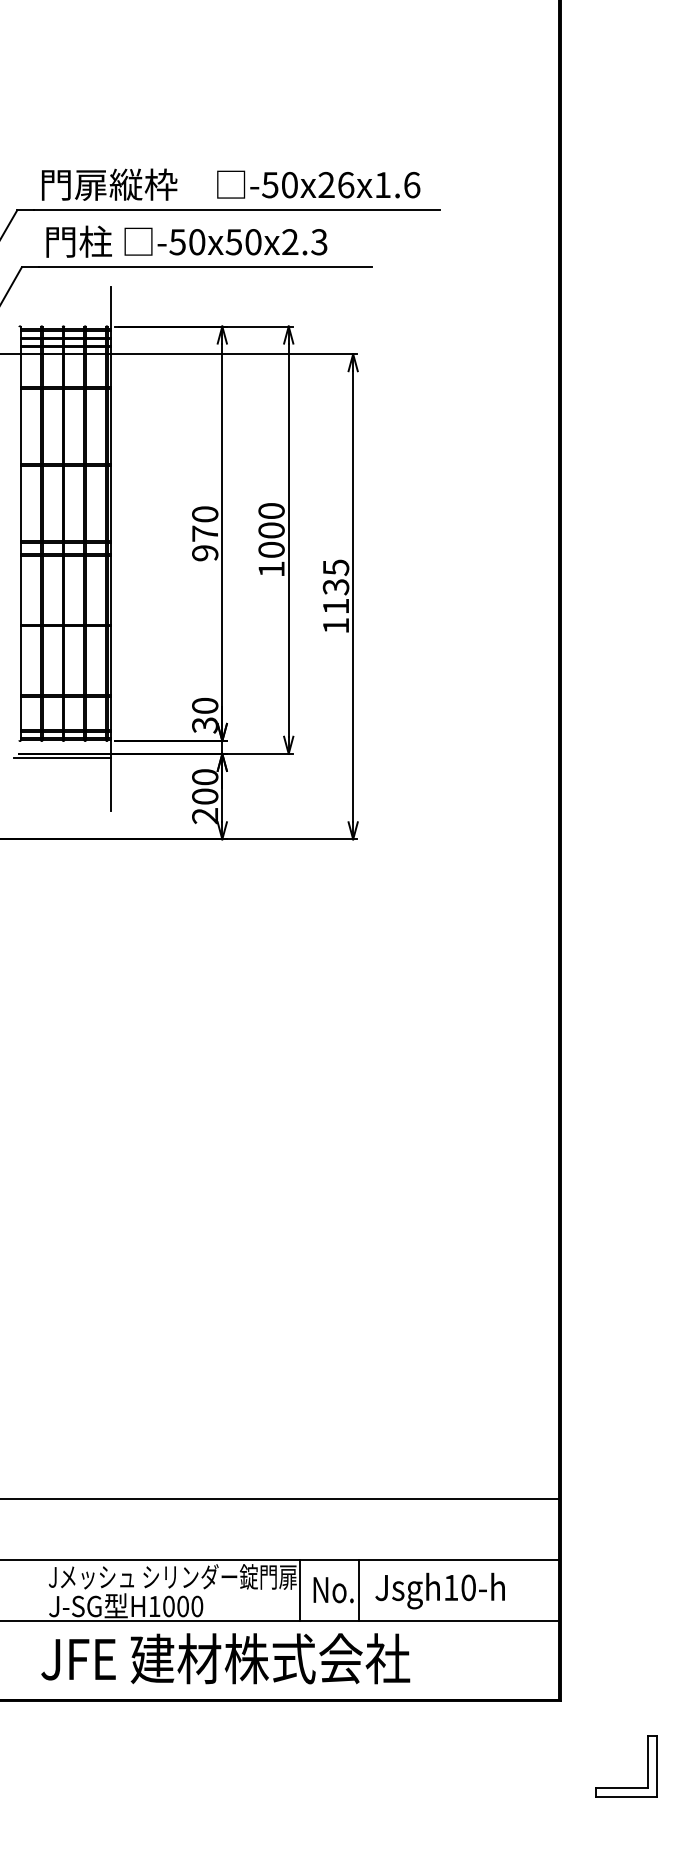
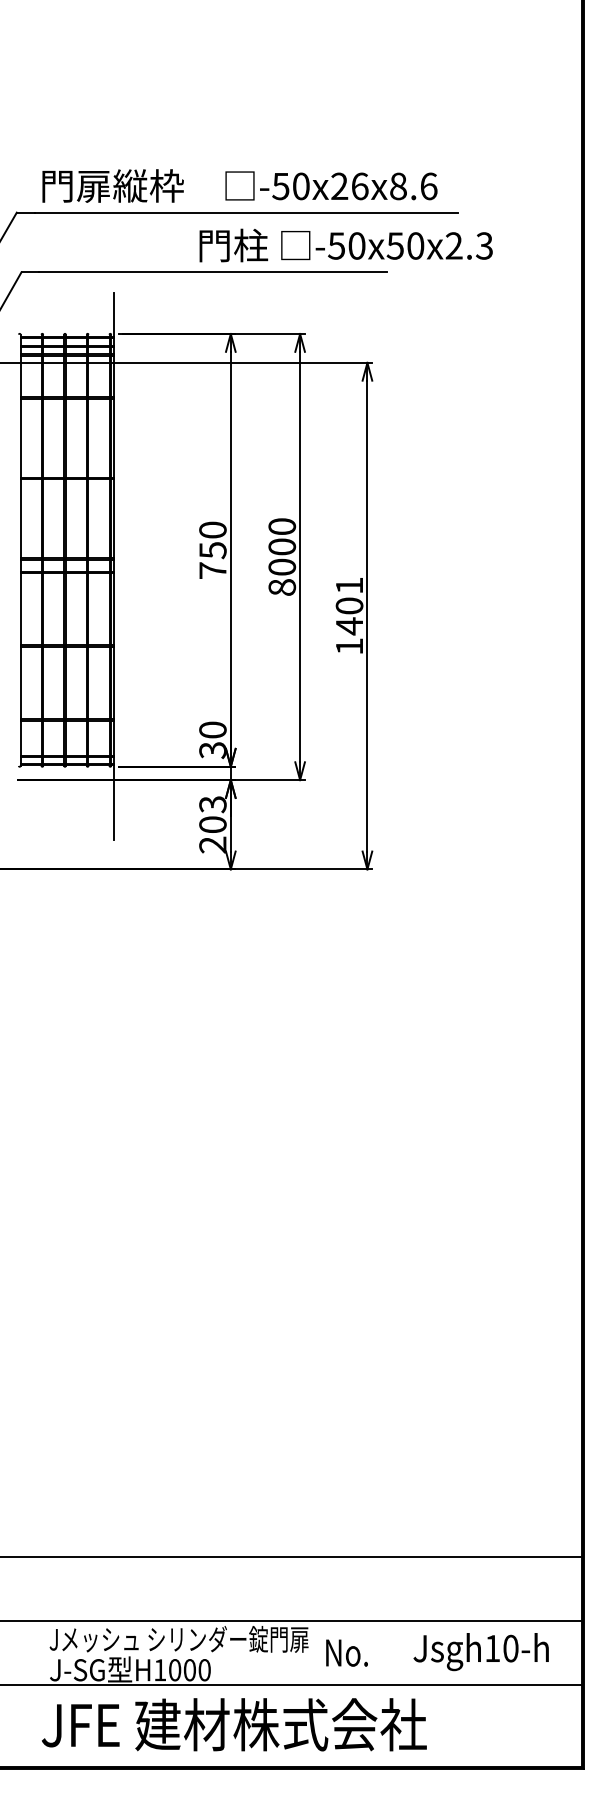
text: (383, 185) -> (399, 186), -50x26x1.6 -> -50x26x8.6
text: (186, 241) -> (345, 245), moved
text: (205, 543) -> (213, 560), 970 -> 750
text: (271, 569) -> (282, 587), 1000 -> 8000
text: (335, 587) -> (348, 606), 1135 -> 1401
line: (62, 758) -> (63, 784), removed
text: (205, 777) -> (213, 804), 200 -> 203
line: (300, 1590) -> (312, 1653), removed
line: (358, 1590) -> (372, 1653), removed
text: (439, 1590) -> (480, 1651), moved

